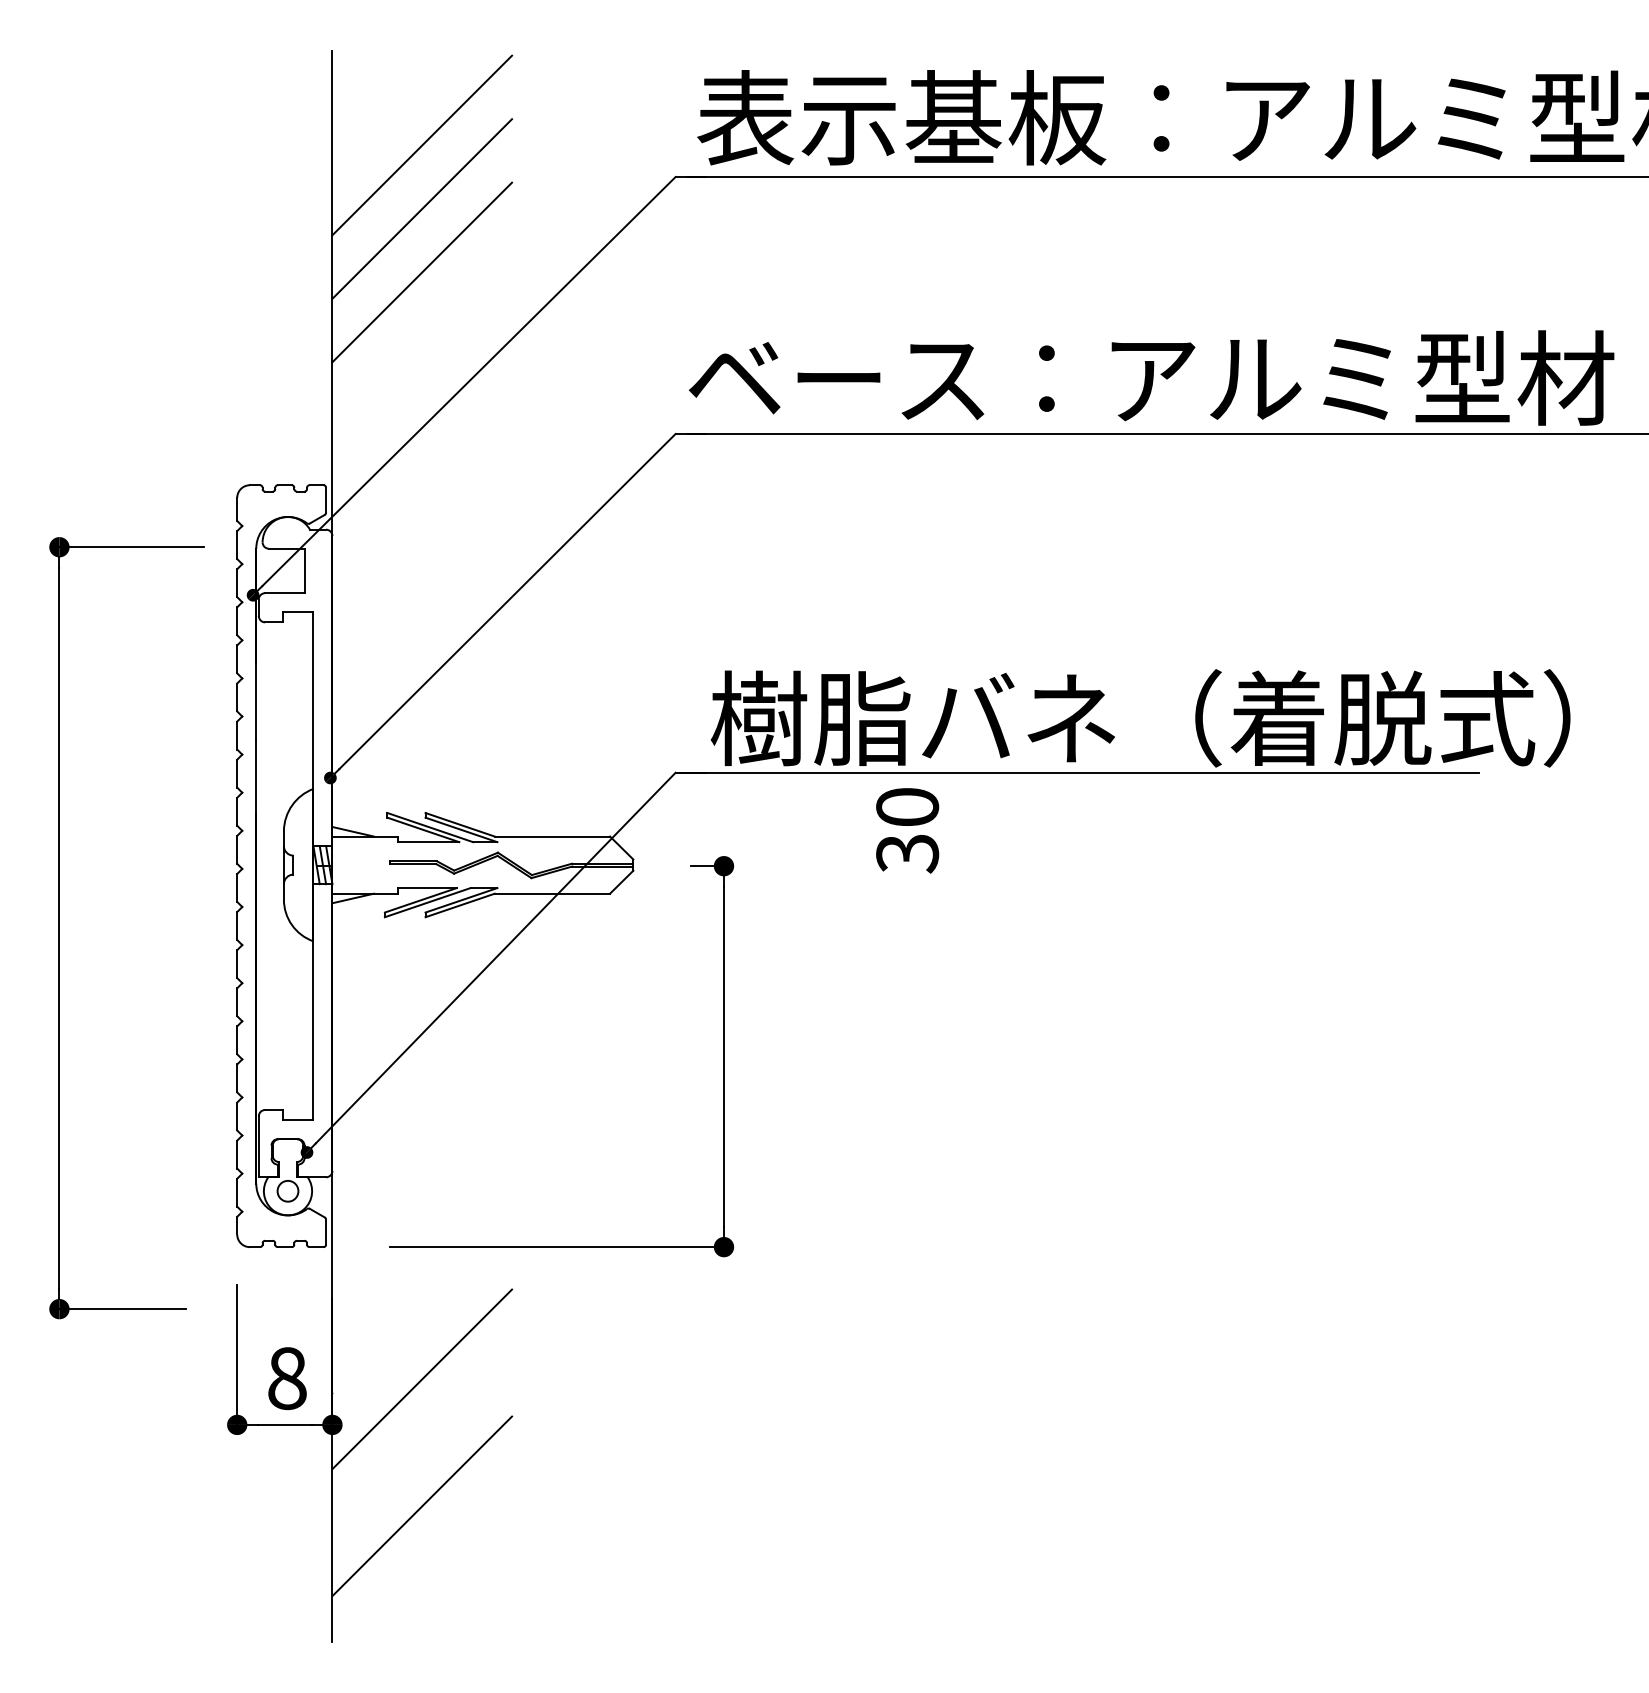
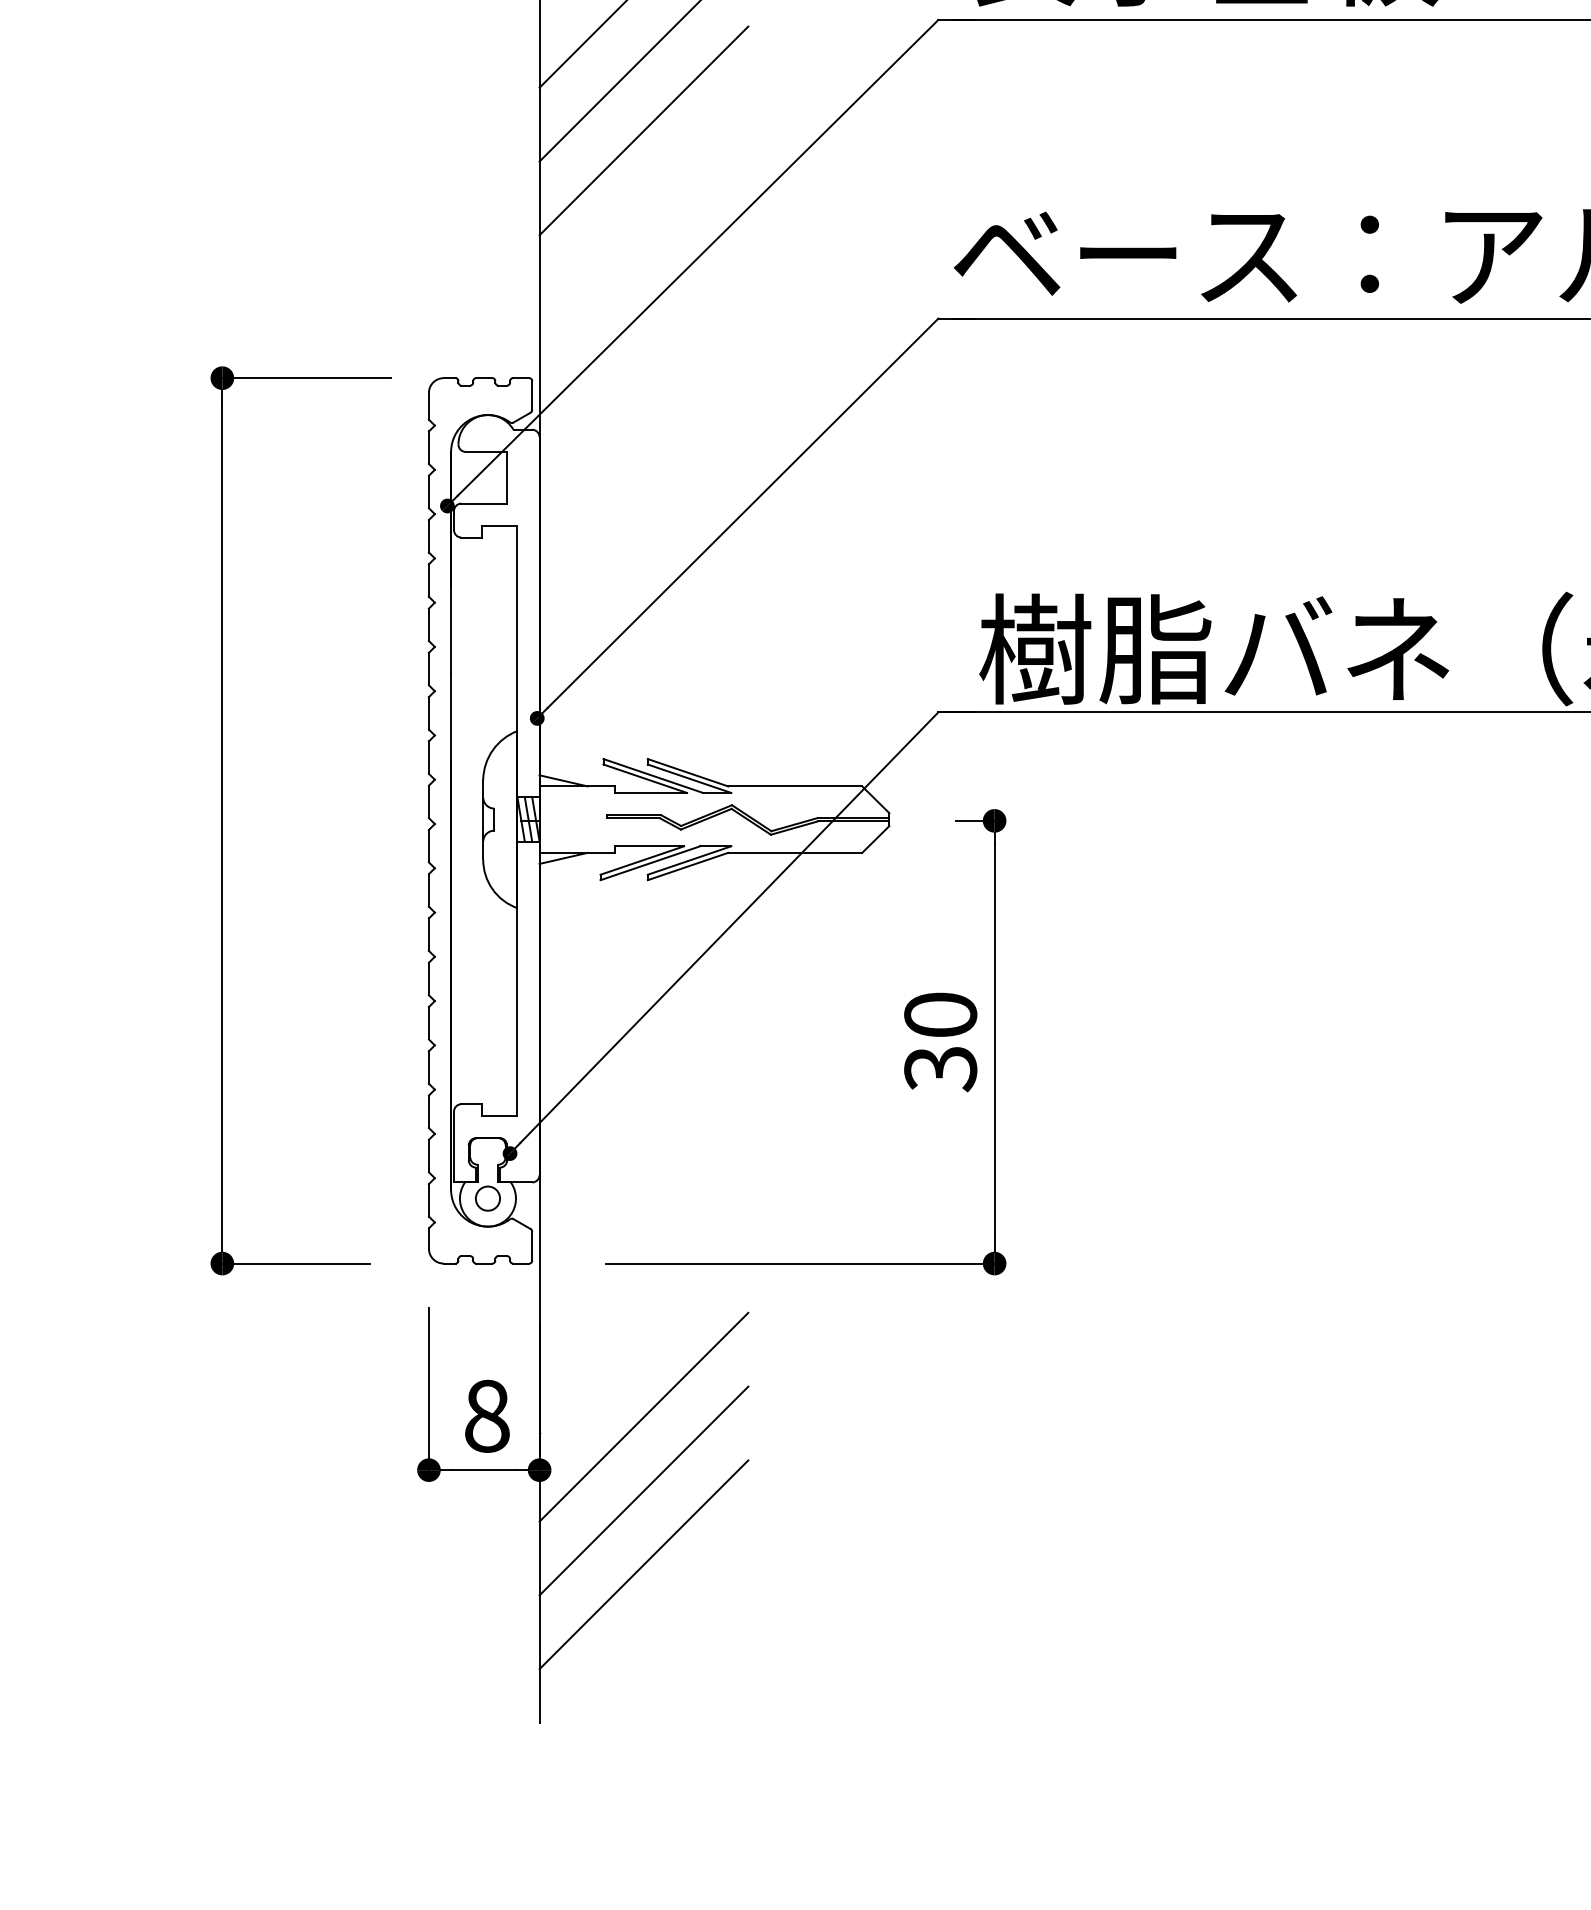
text: (907, 830) -> (940, 1042), moved
part: (59, 928) -> (222, 821), moved
line: (422, 1442) -> (644, 1490), added

